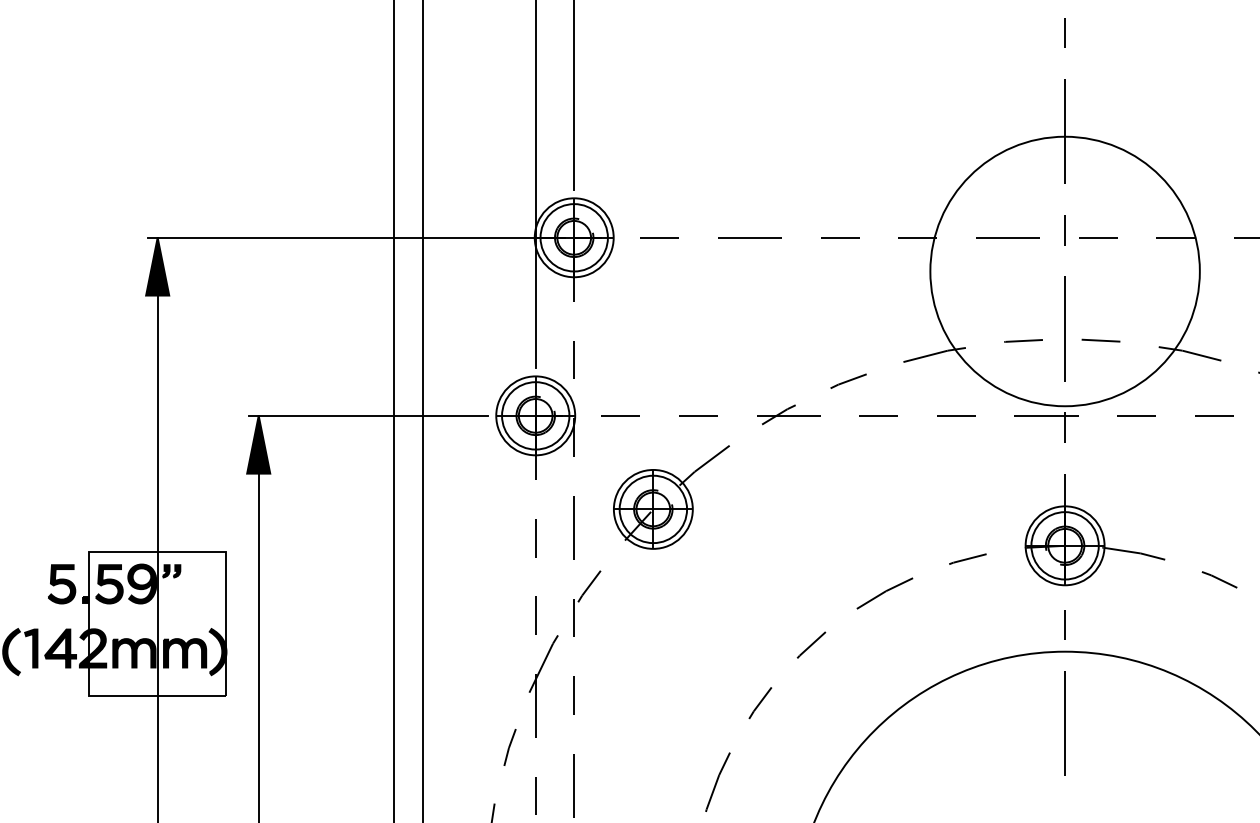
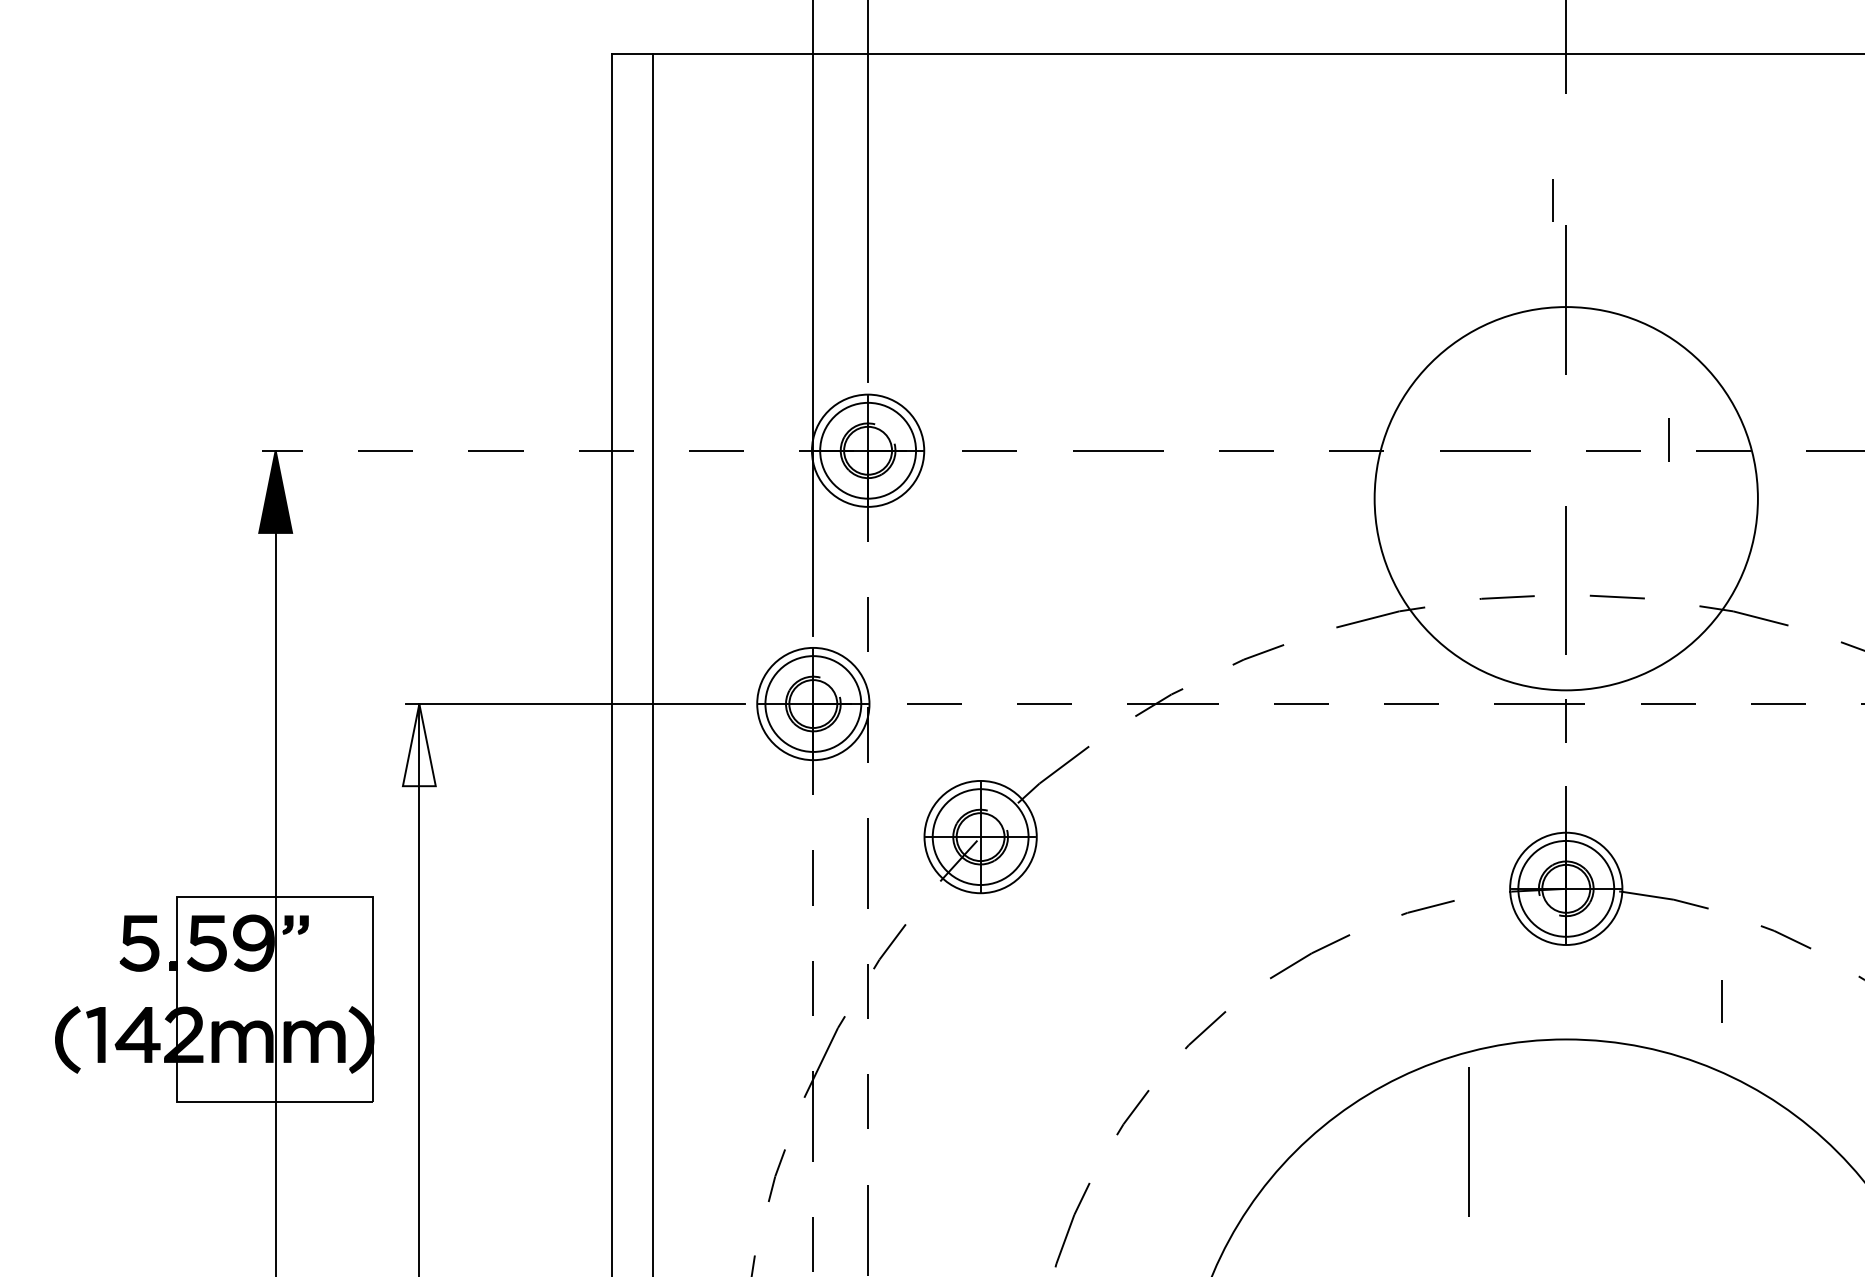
line: (1064, 33) -> (1552, 200), moved
line: (1064, 229) -> (1668, 439), moved
line: (355, 237) -> (557, 450), solid -> dashed
fill: (258, 445) -> (418, 745), removed
line: (1064, 625) -> (1721, 1001), moved
line: (1064, 723) -> (1468, 1141), moved

